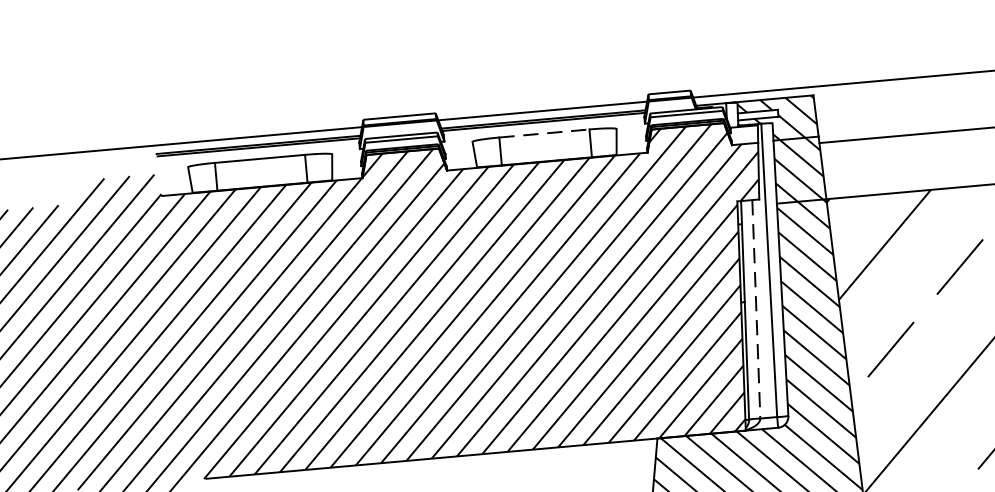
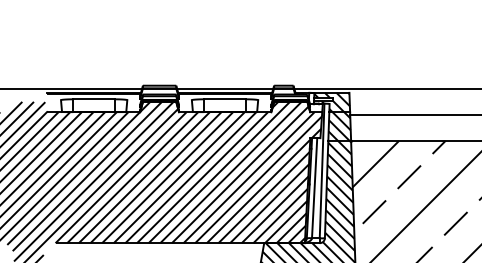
line: (545, 133) -> (225, 99), dashed -> solid
line: (756, 309) -> (314, 188), dashed -> solid

